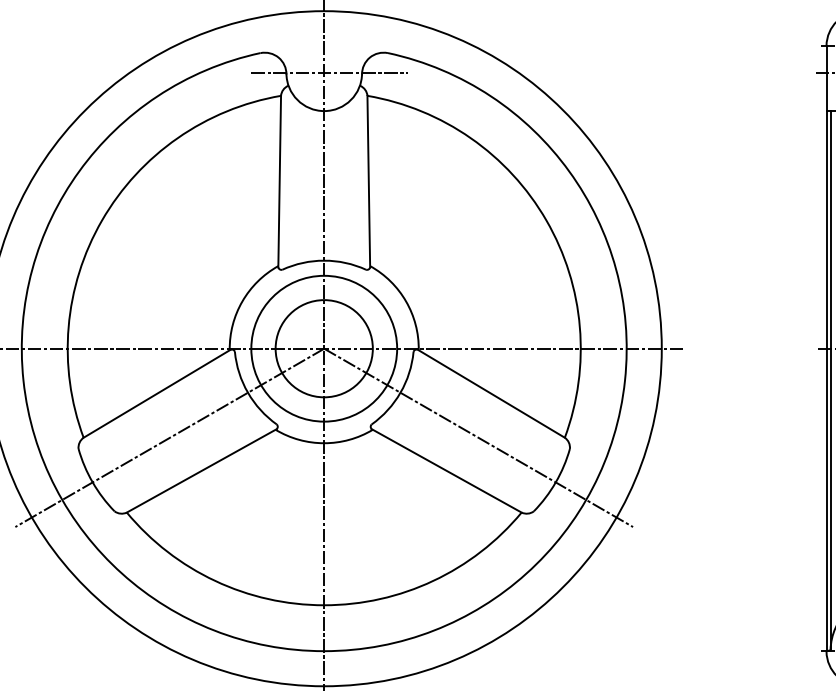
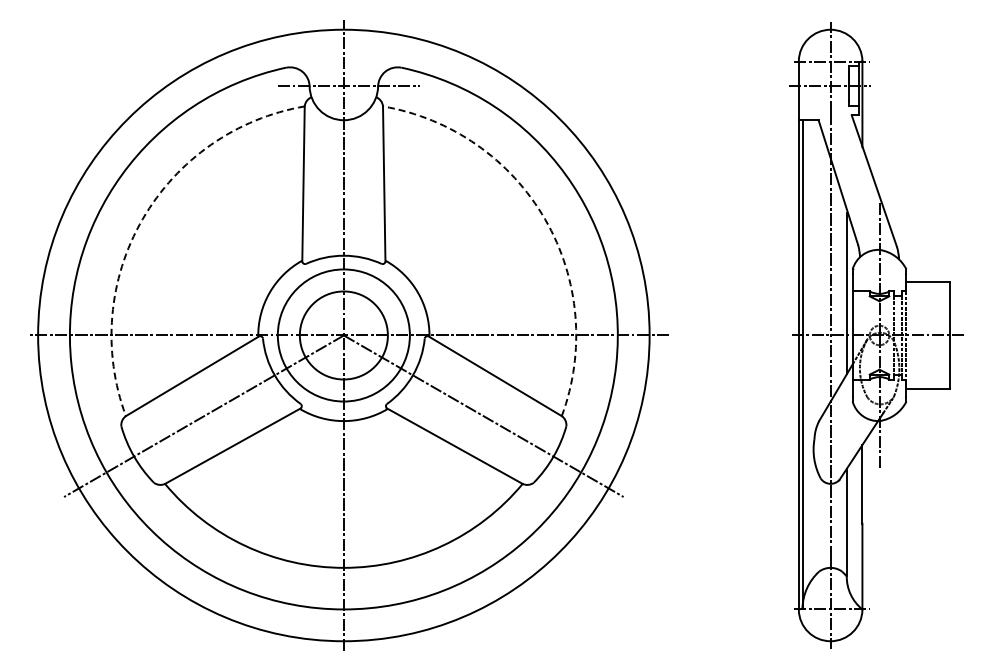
arc: (101, 220) -> (142, 219), solid -> dashed
arc: (546, 220) -> (545, 219), solid -> dashed

